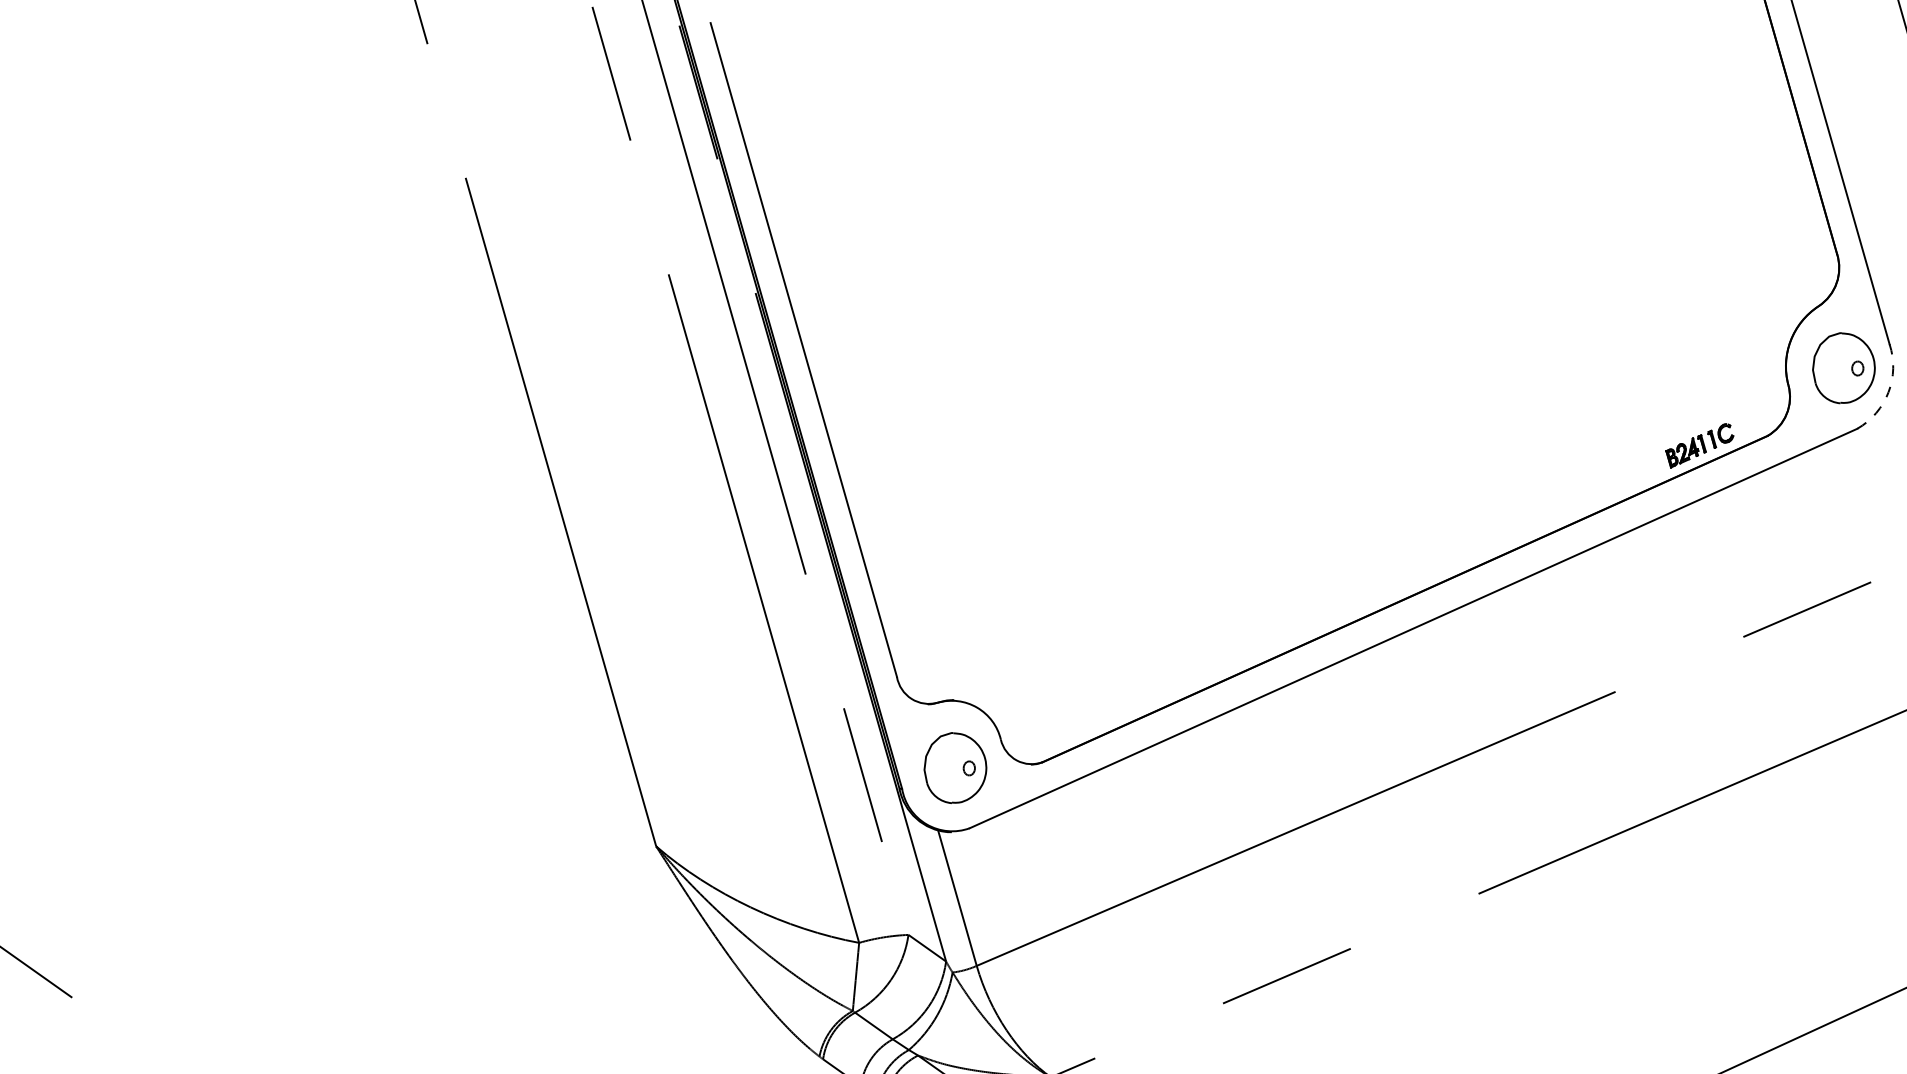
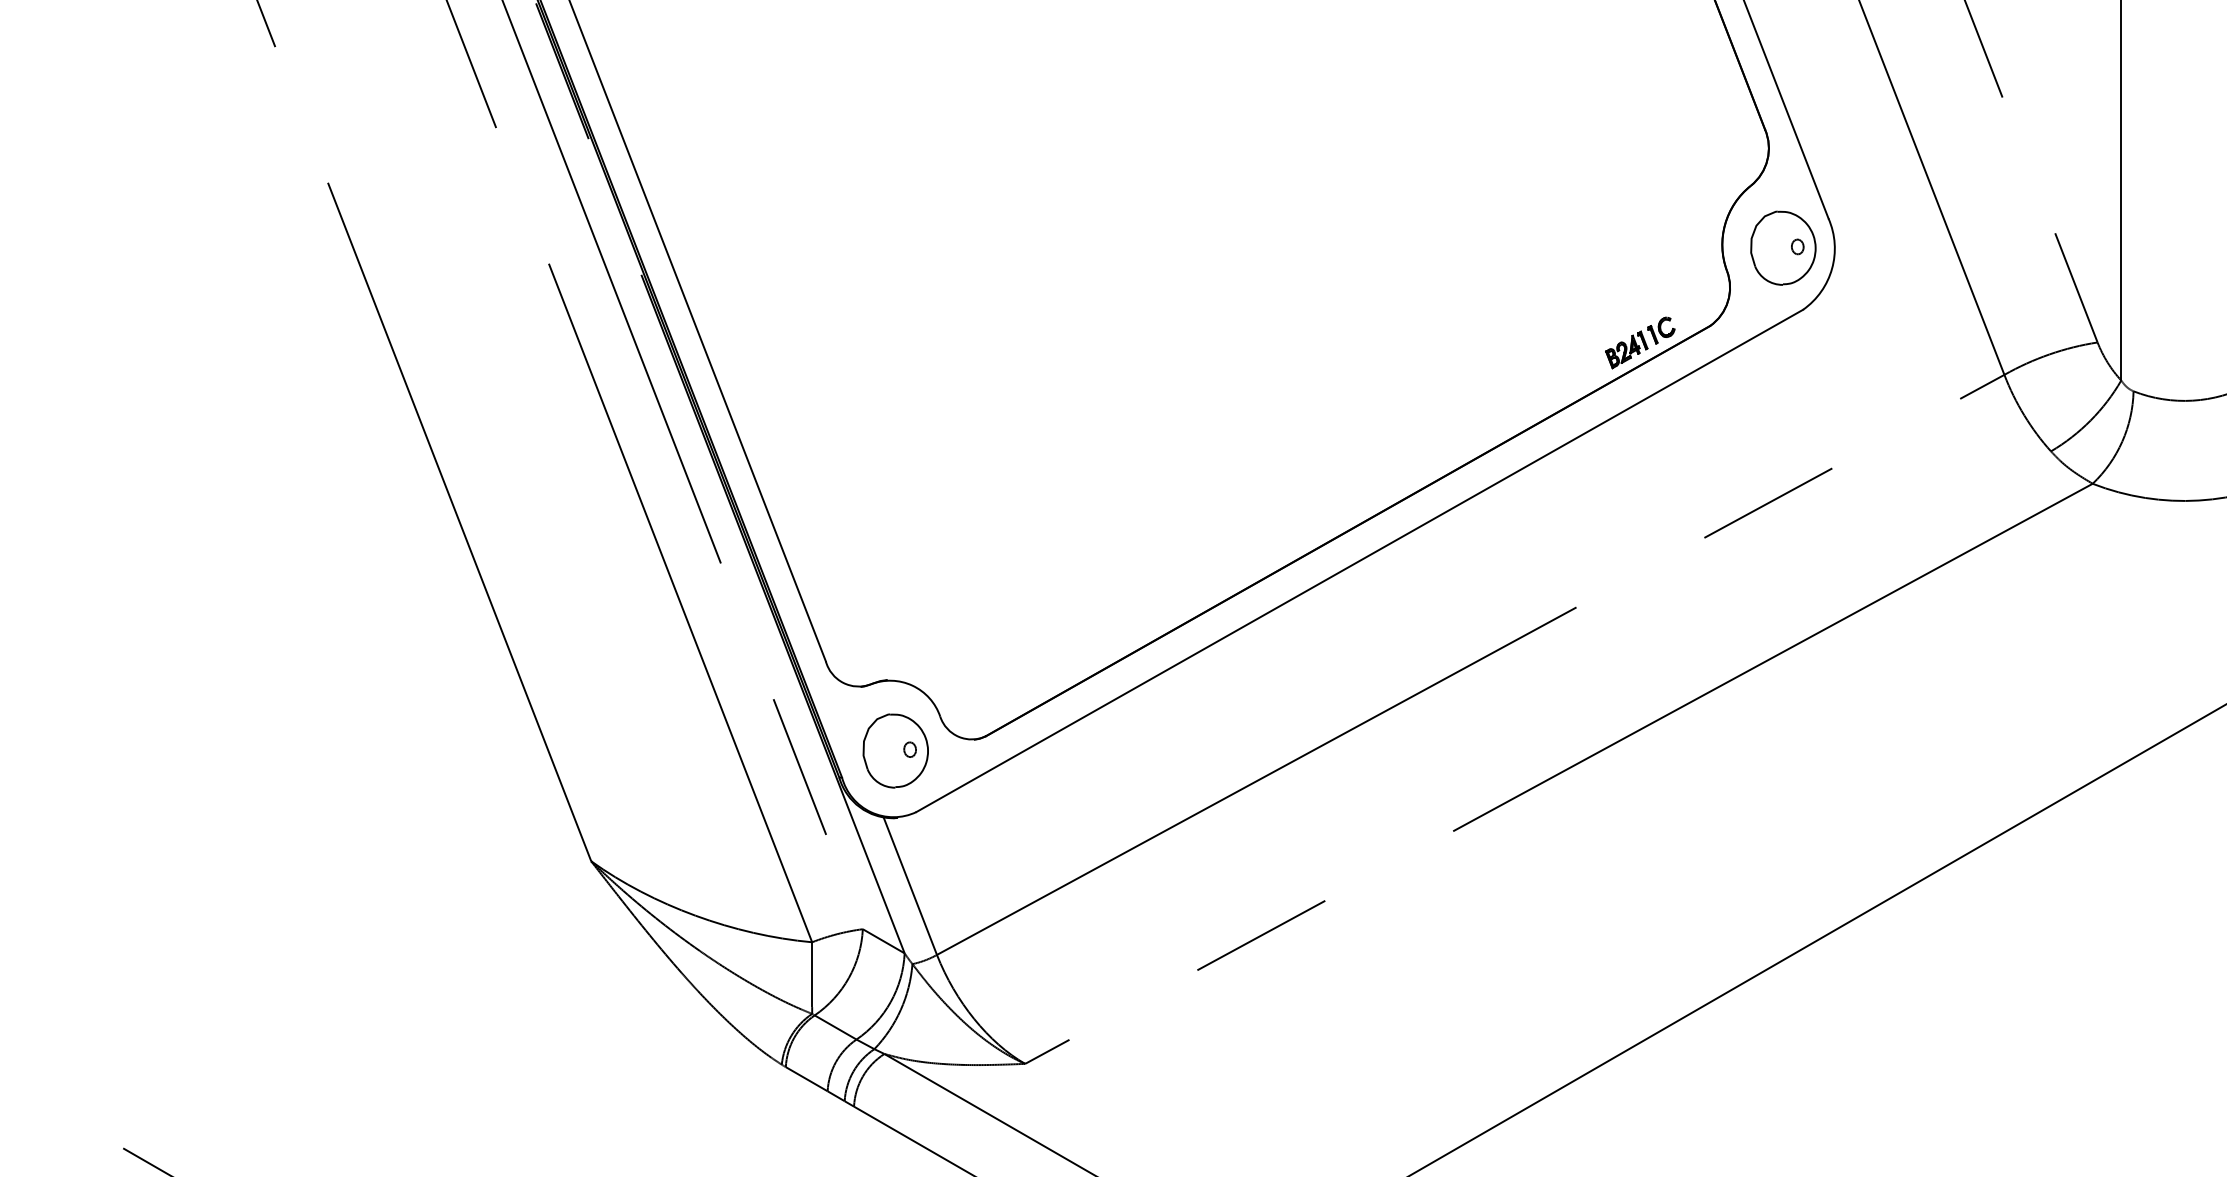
arc: (1888, 392) -> (1832, 268), dashed -> solid

